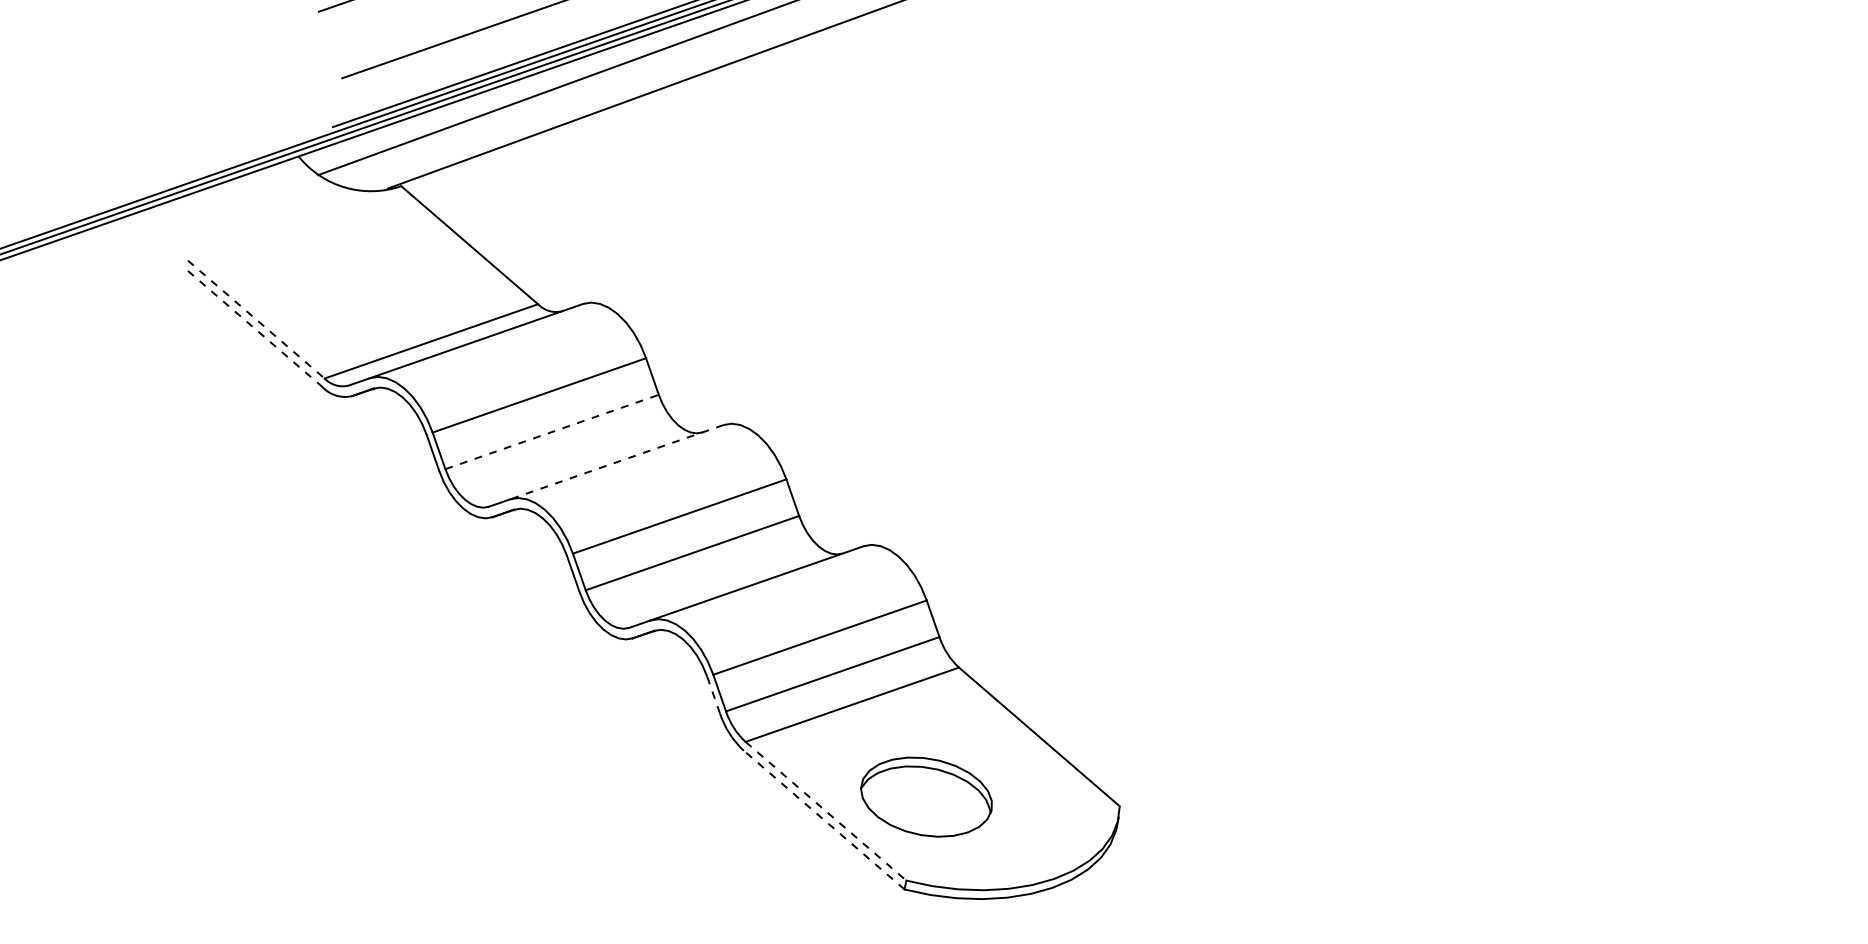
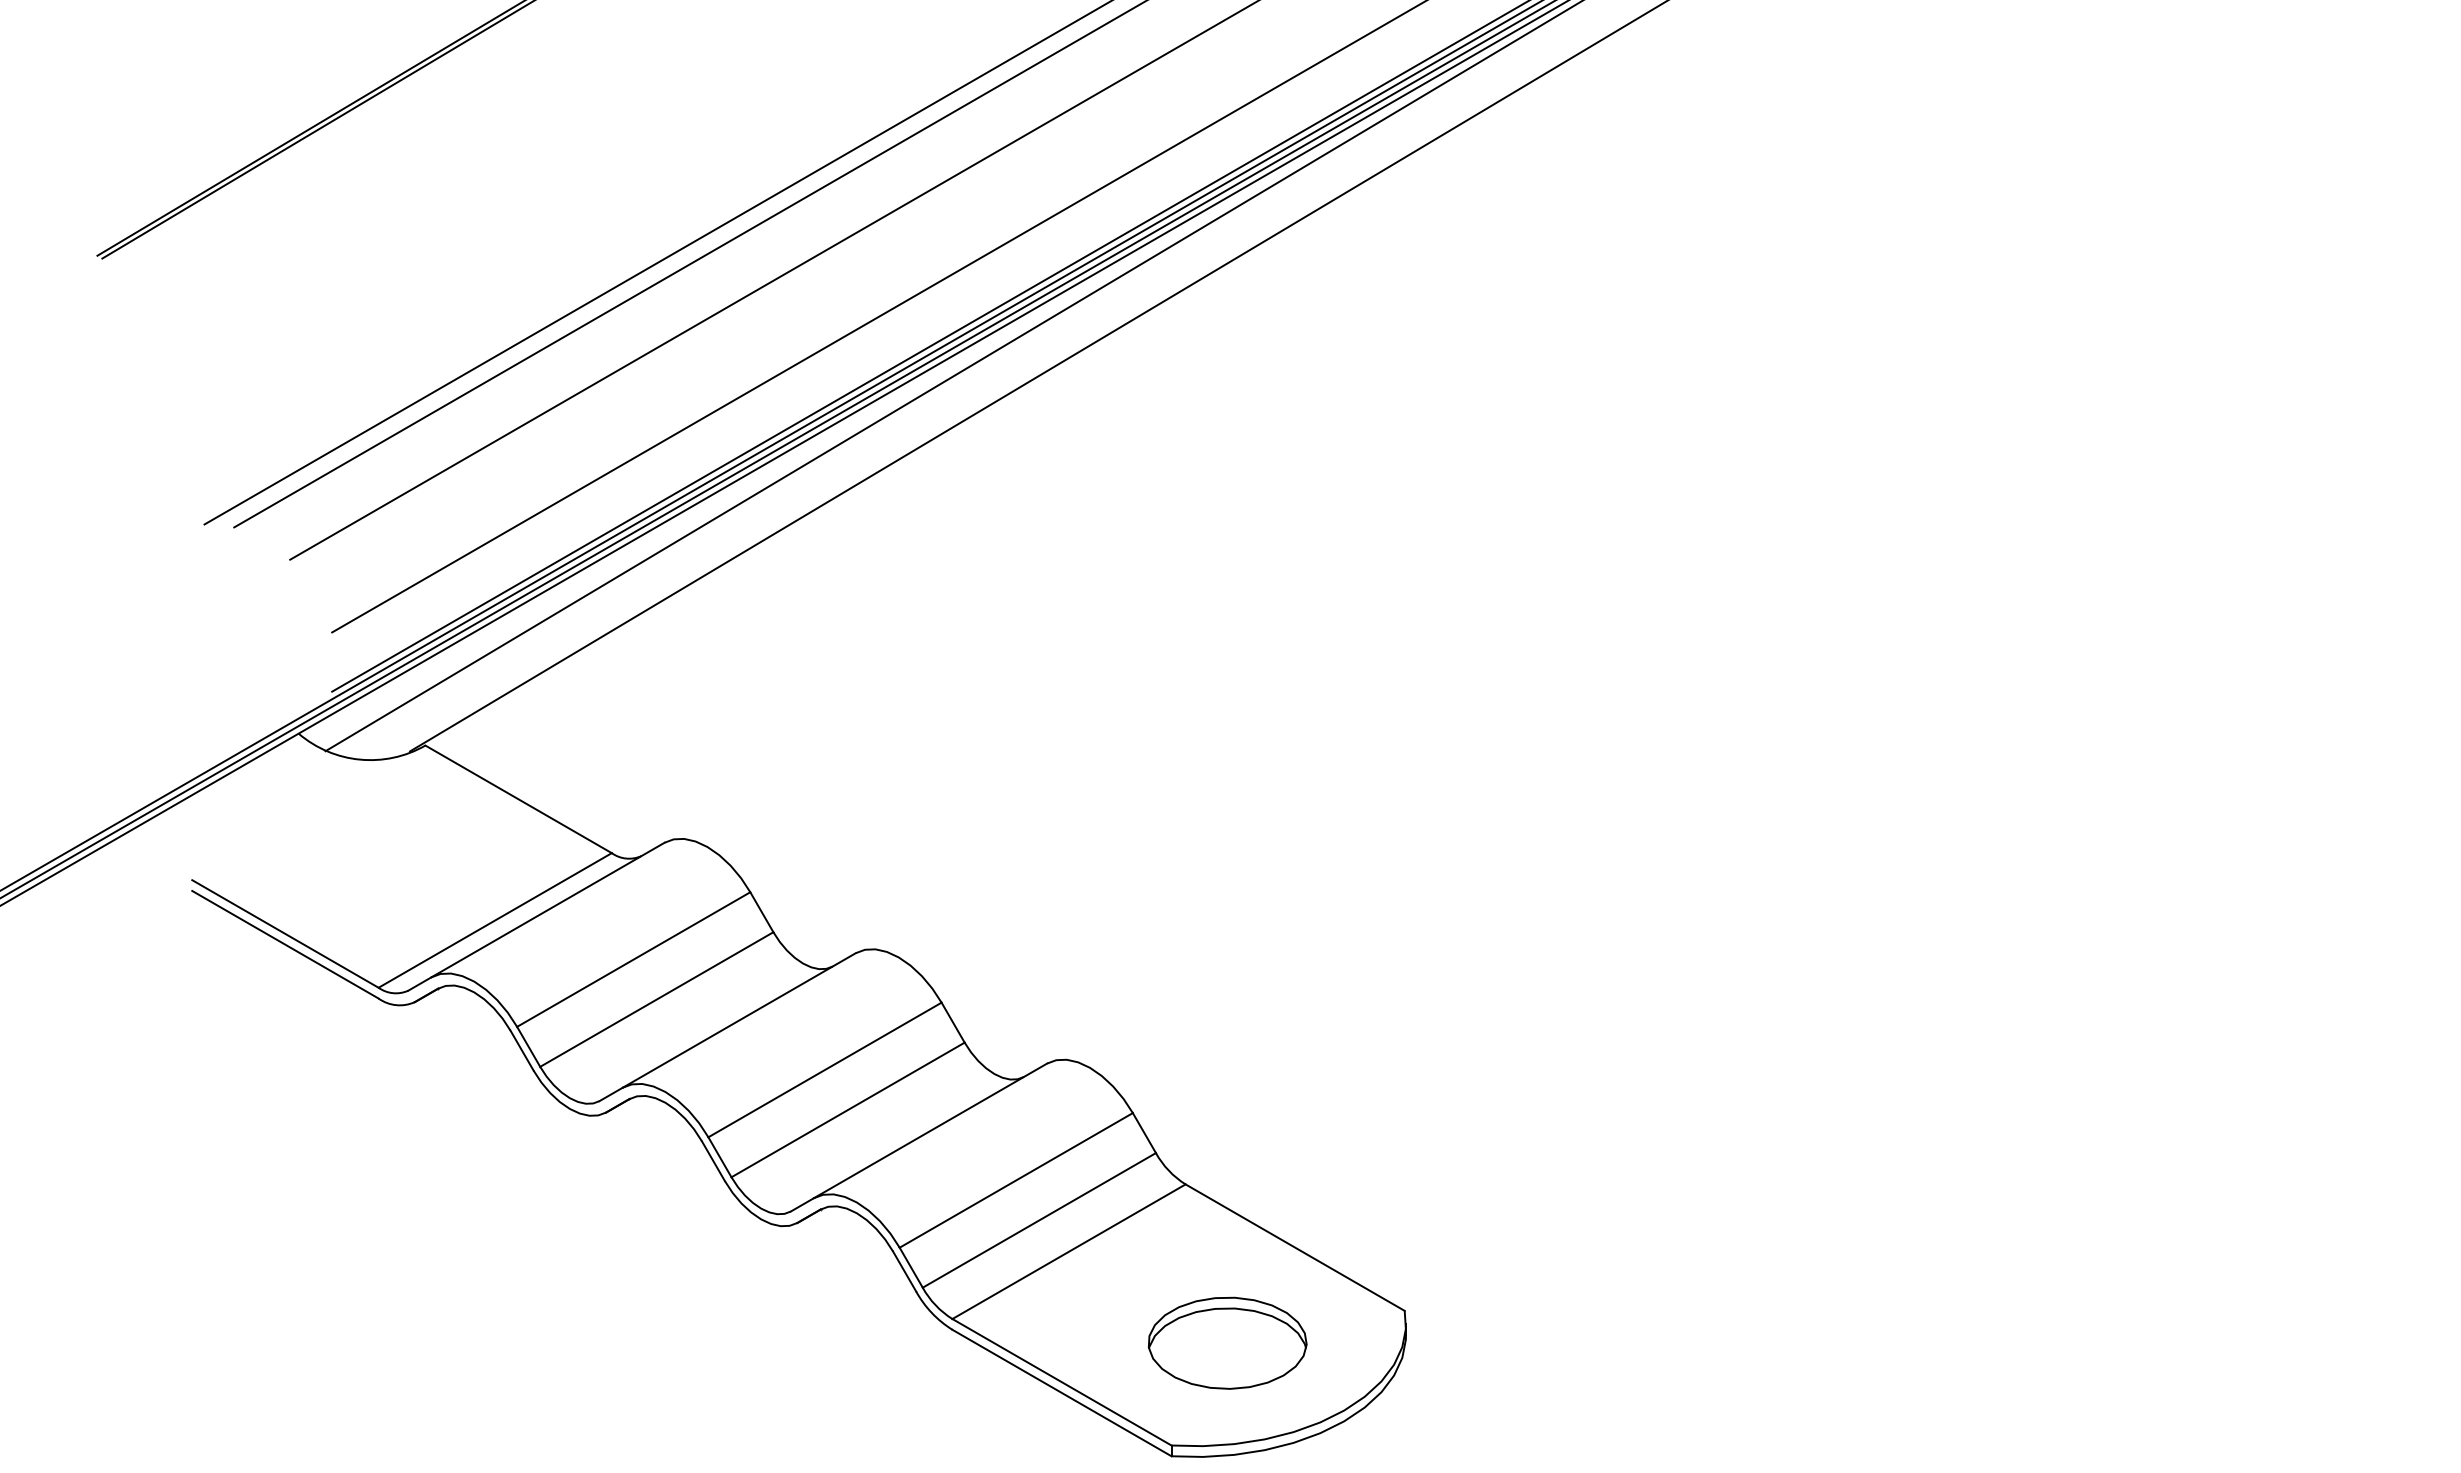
line: (256, 319) -> (285, 933), dashed -> solid
line: (254, 328) -> (285, 944), dashed -> solid
line: (551, 431) -> (656, 999), dashed -> solid
line: (616, 462) -> (739, 1020), dashed -> solid
line: (713, 695) -> (904, 1271), dashed -> solid
part: (926, 796) -> (1227, 1342), moved
line: (826, 811) -> (1062, 1382), dashed -> solid
line: (823, 819) -> (1061, 1392), dashed -> solid

